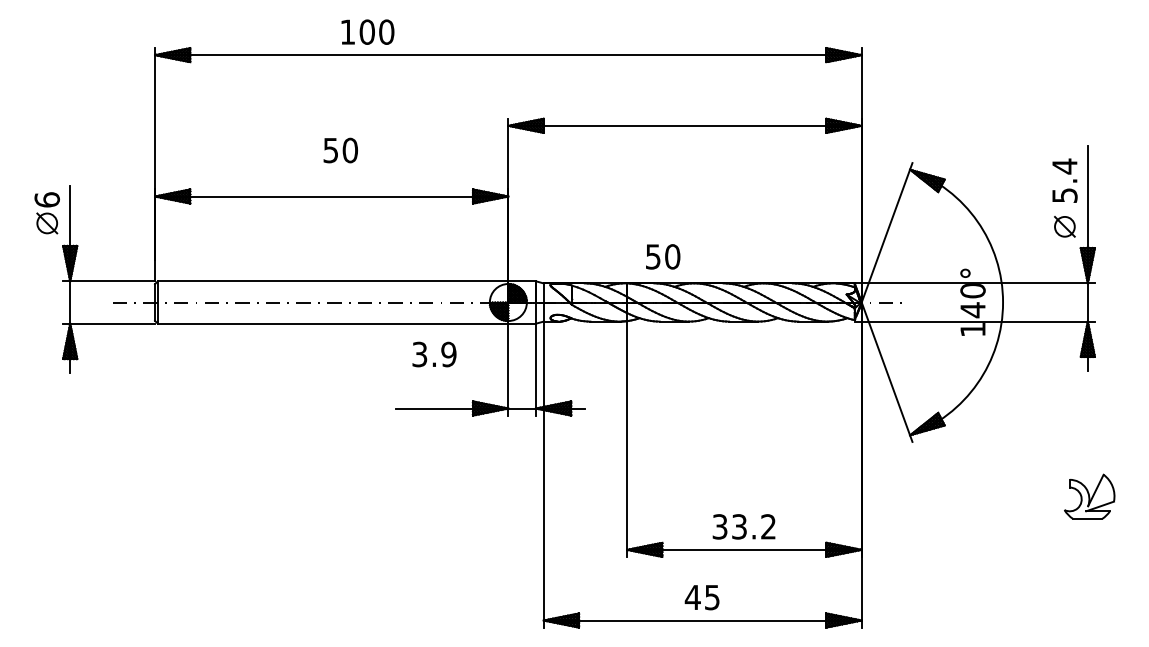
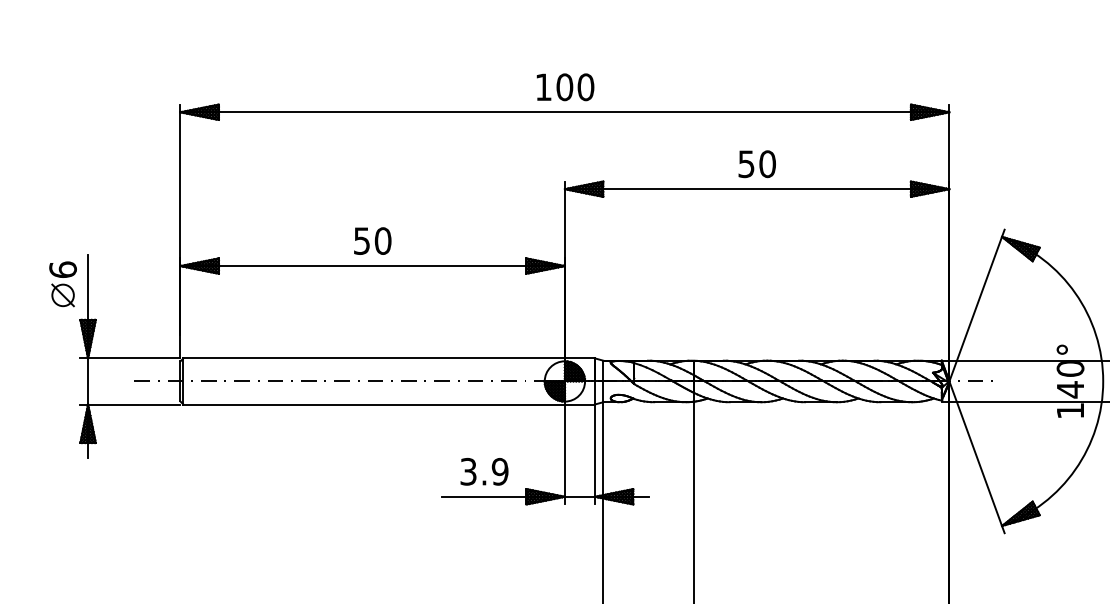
text: (367, 31) -> (565, 86), moved
text: (340, 150) -> (372, 241), moved
text: (663, 256) -> (757, 163), moved
text: (434, 354) -> (484, 471), moved

